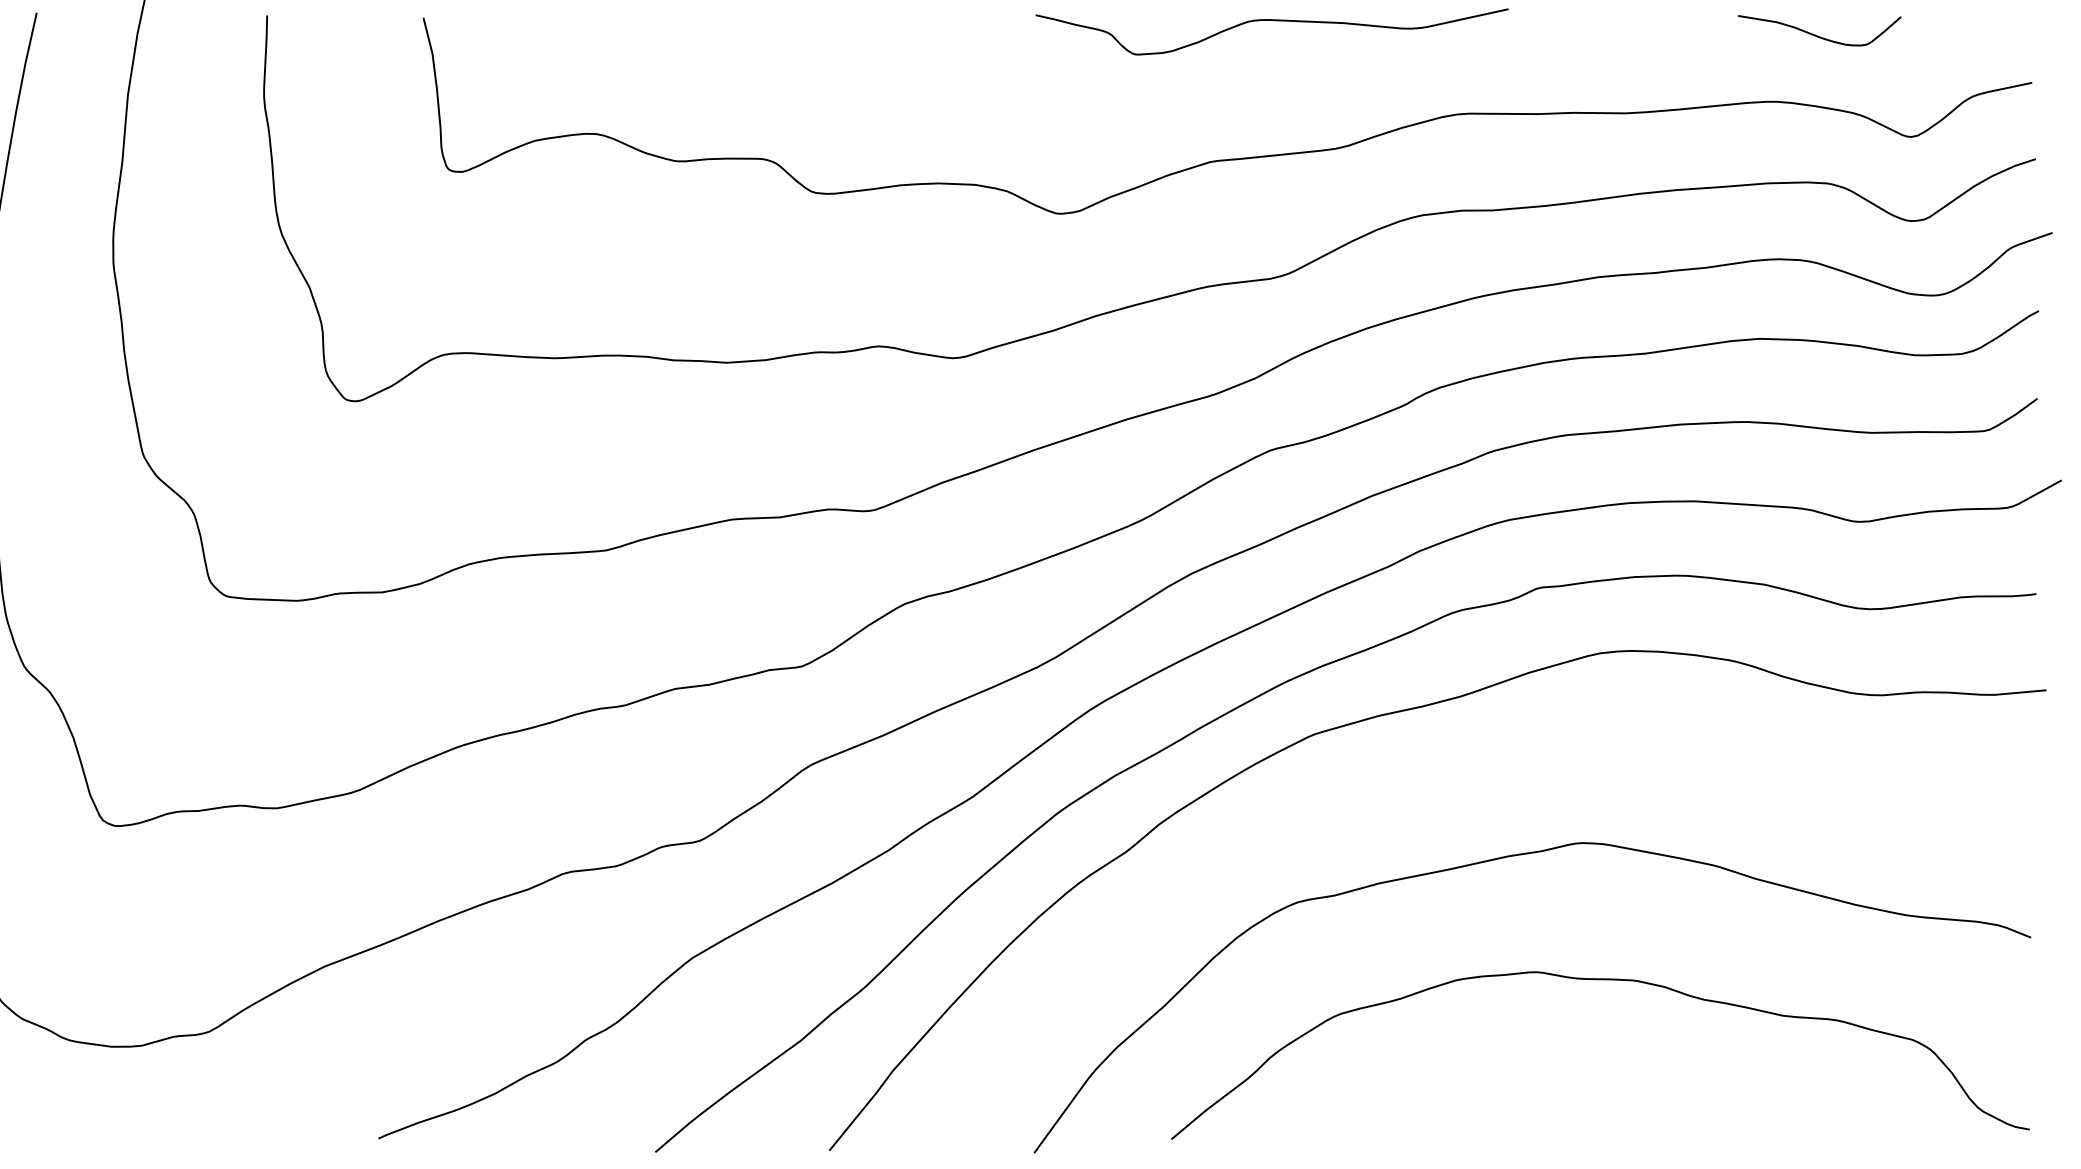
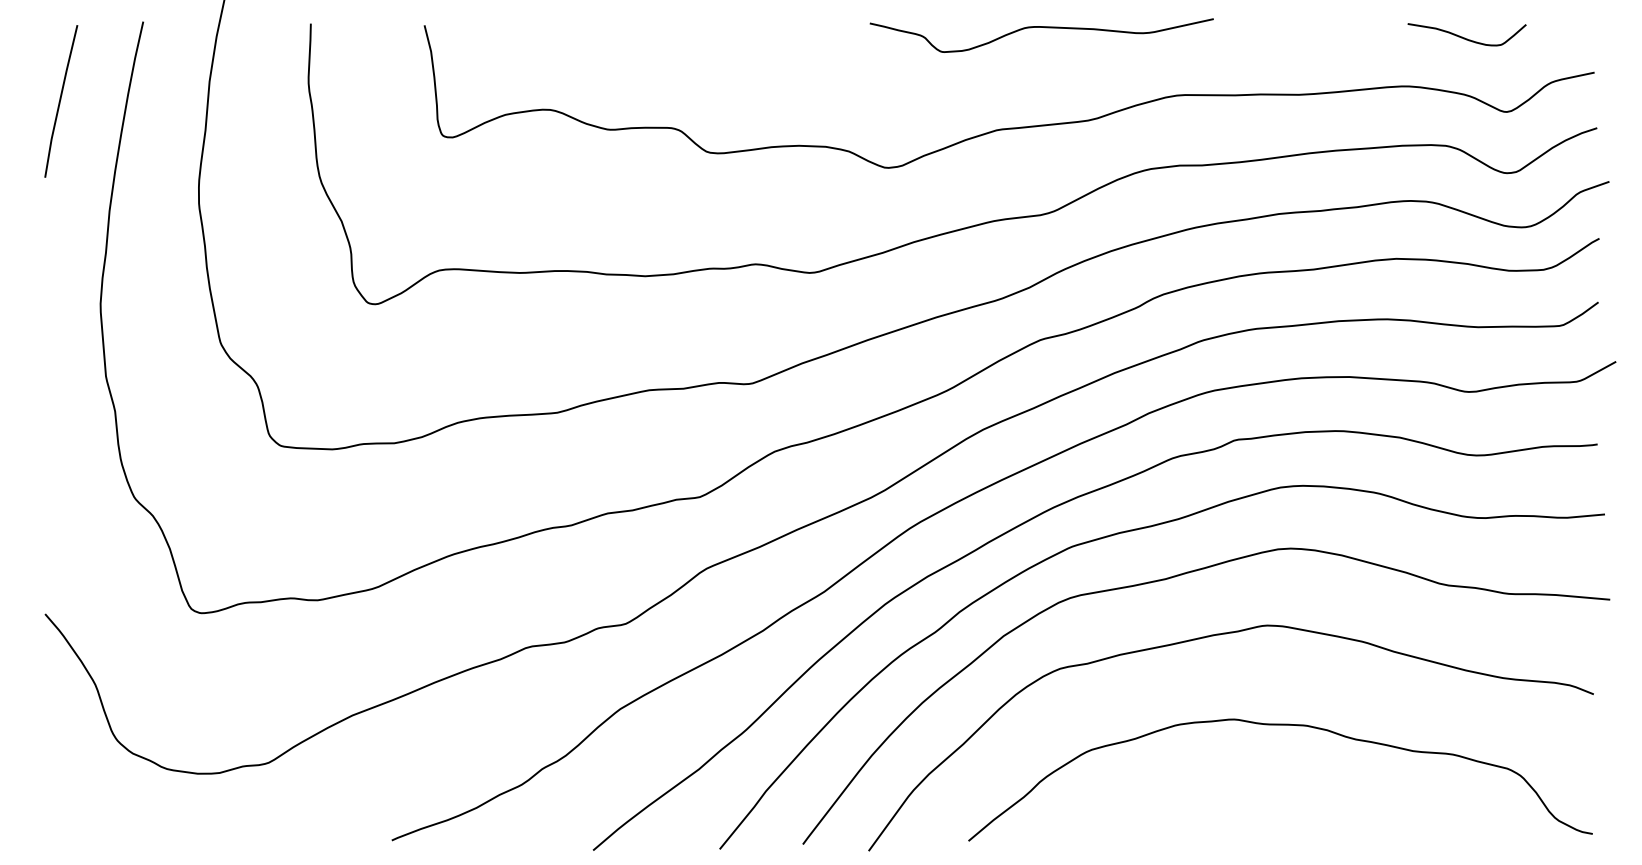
curve: (1816, 34) -> (1464, 37), moved
curve: (1455, 776) -> (1175, 577), added

